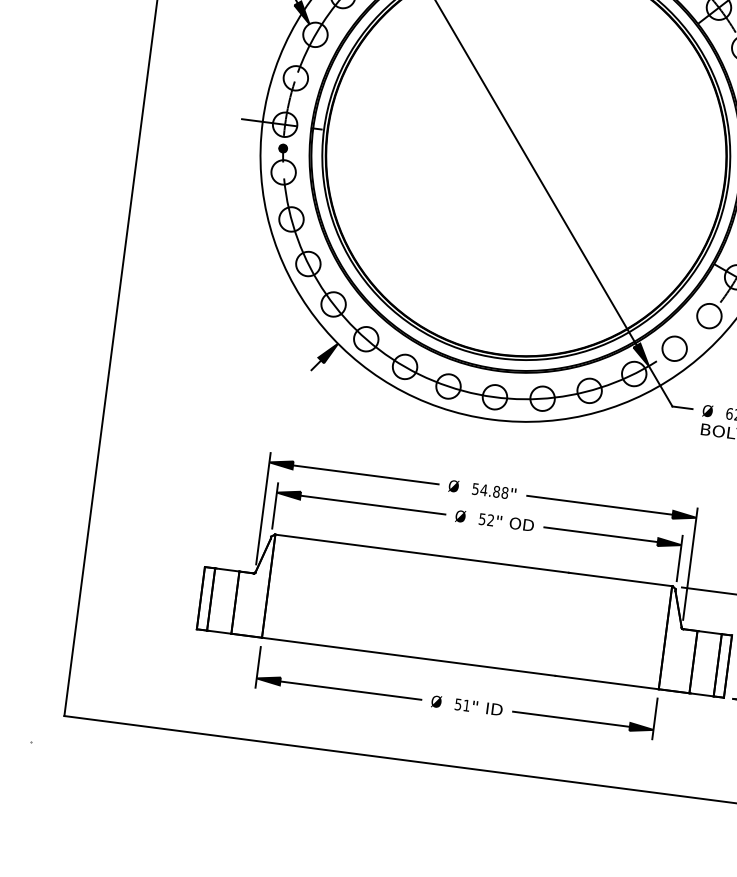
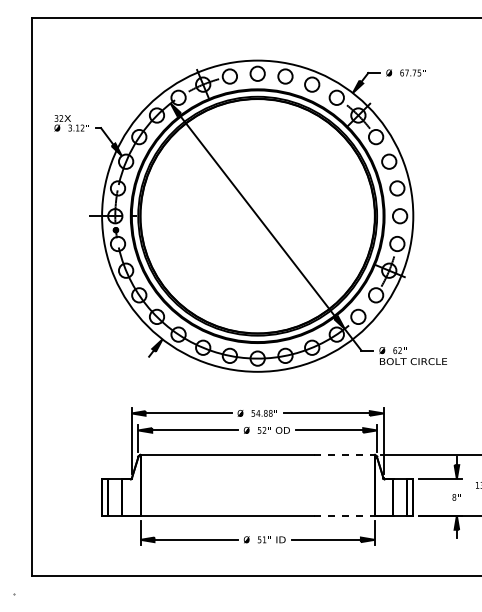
line: (620, 578) -> (344, 454), solid -> dashed
line: (607, 682) -> (344, 515), solid -> dashed

